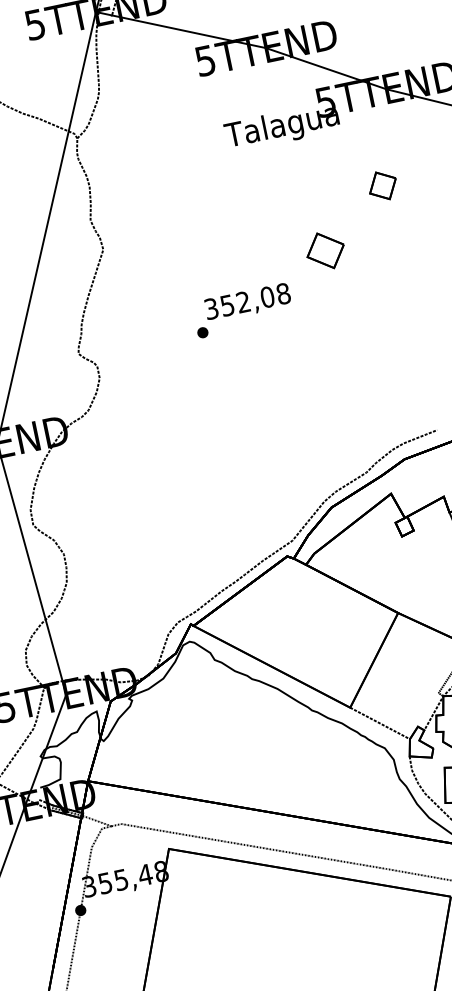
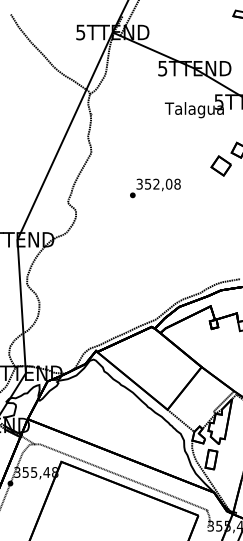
part: (323, 250) -> (220, 165), moved
text: (243, 310) -> (155, 188), moved

